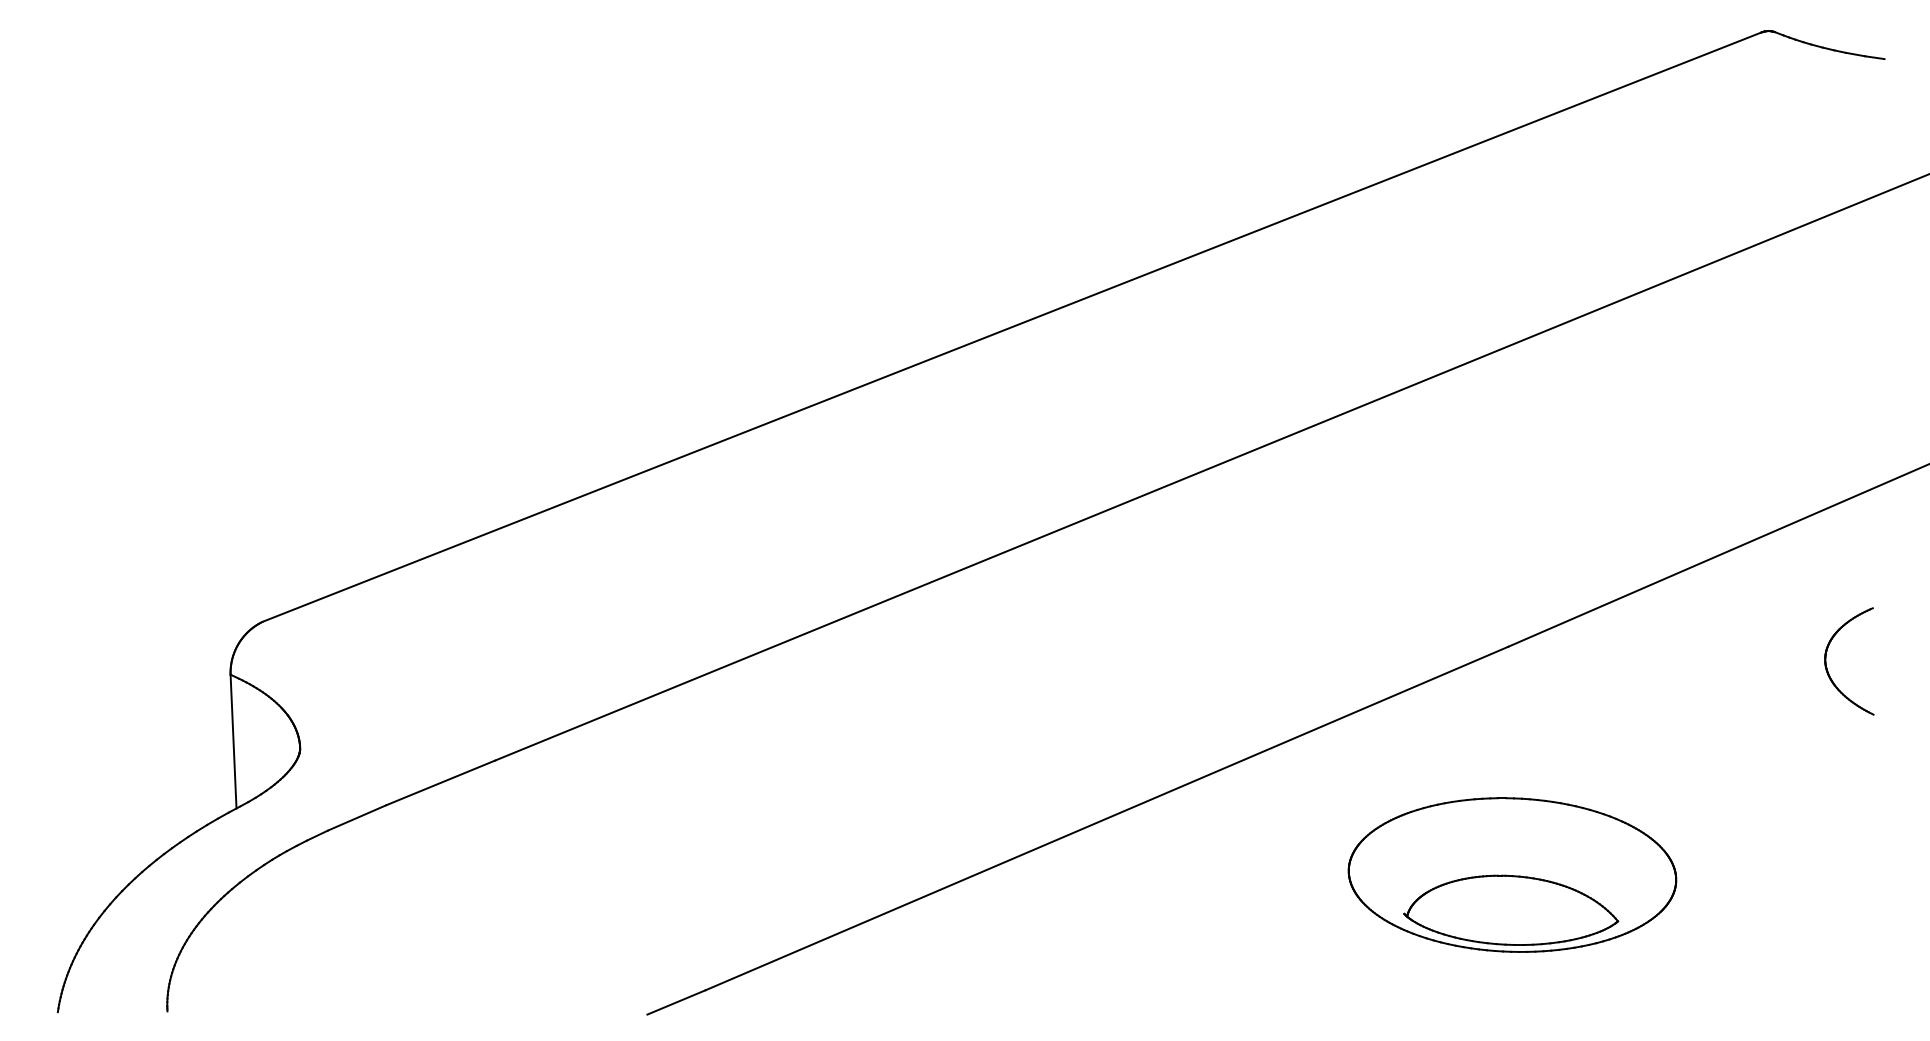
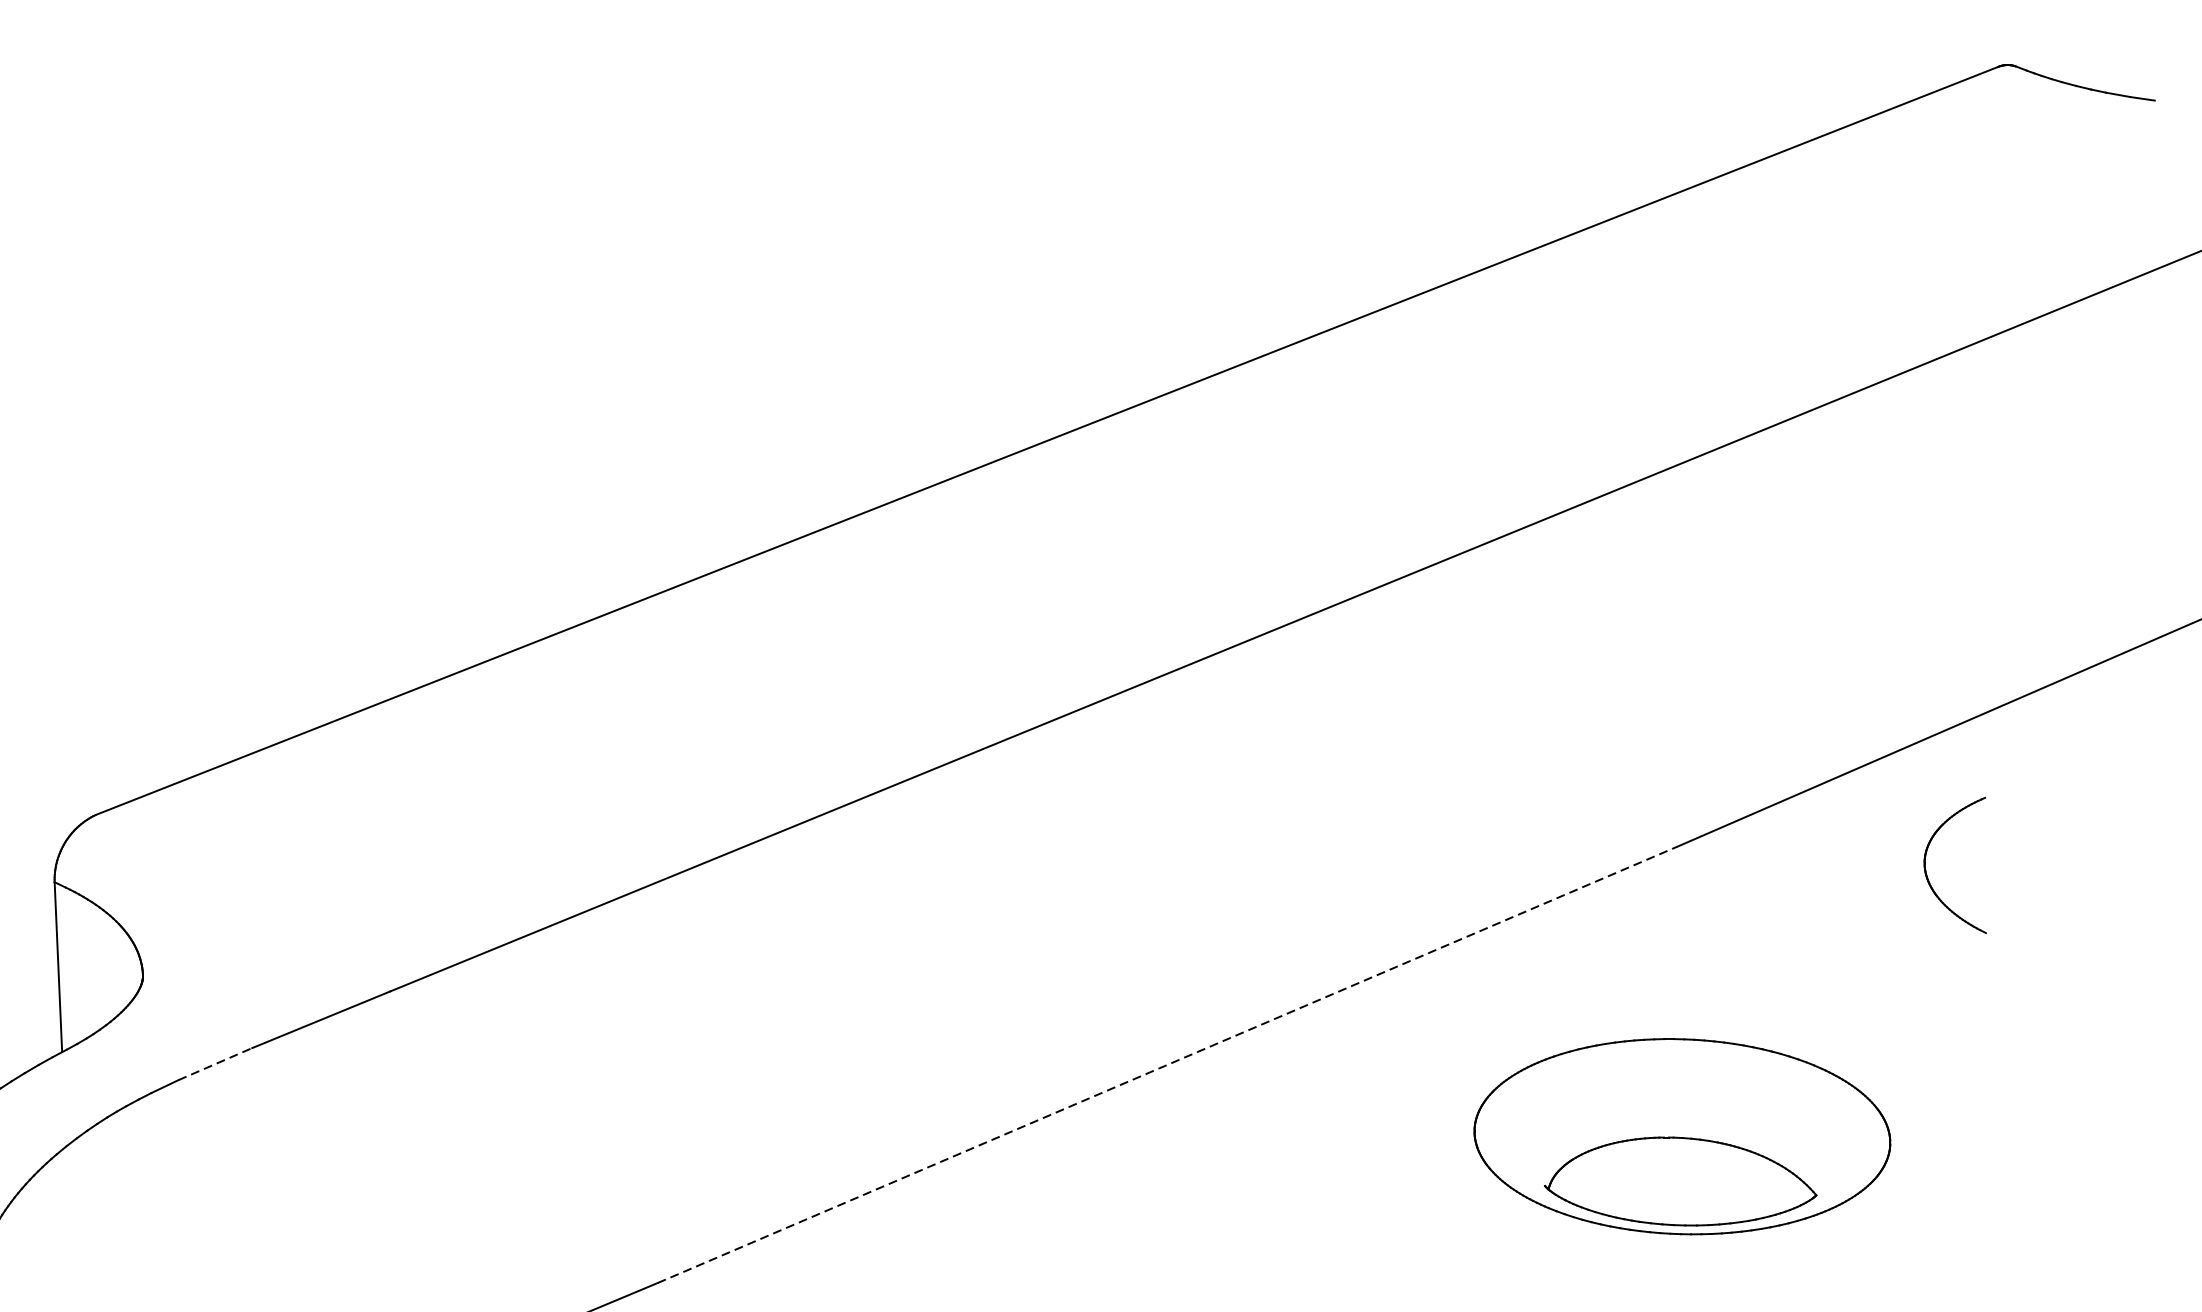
part: (1827, 667) -> (1927, 873), moved
line: (357, 817) -> (215, 1063), solid -> dashed
line: (1106, 818) -> (1166, 1064), solid -> dashed

